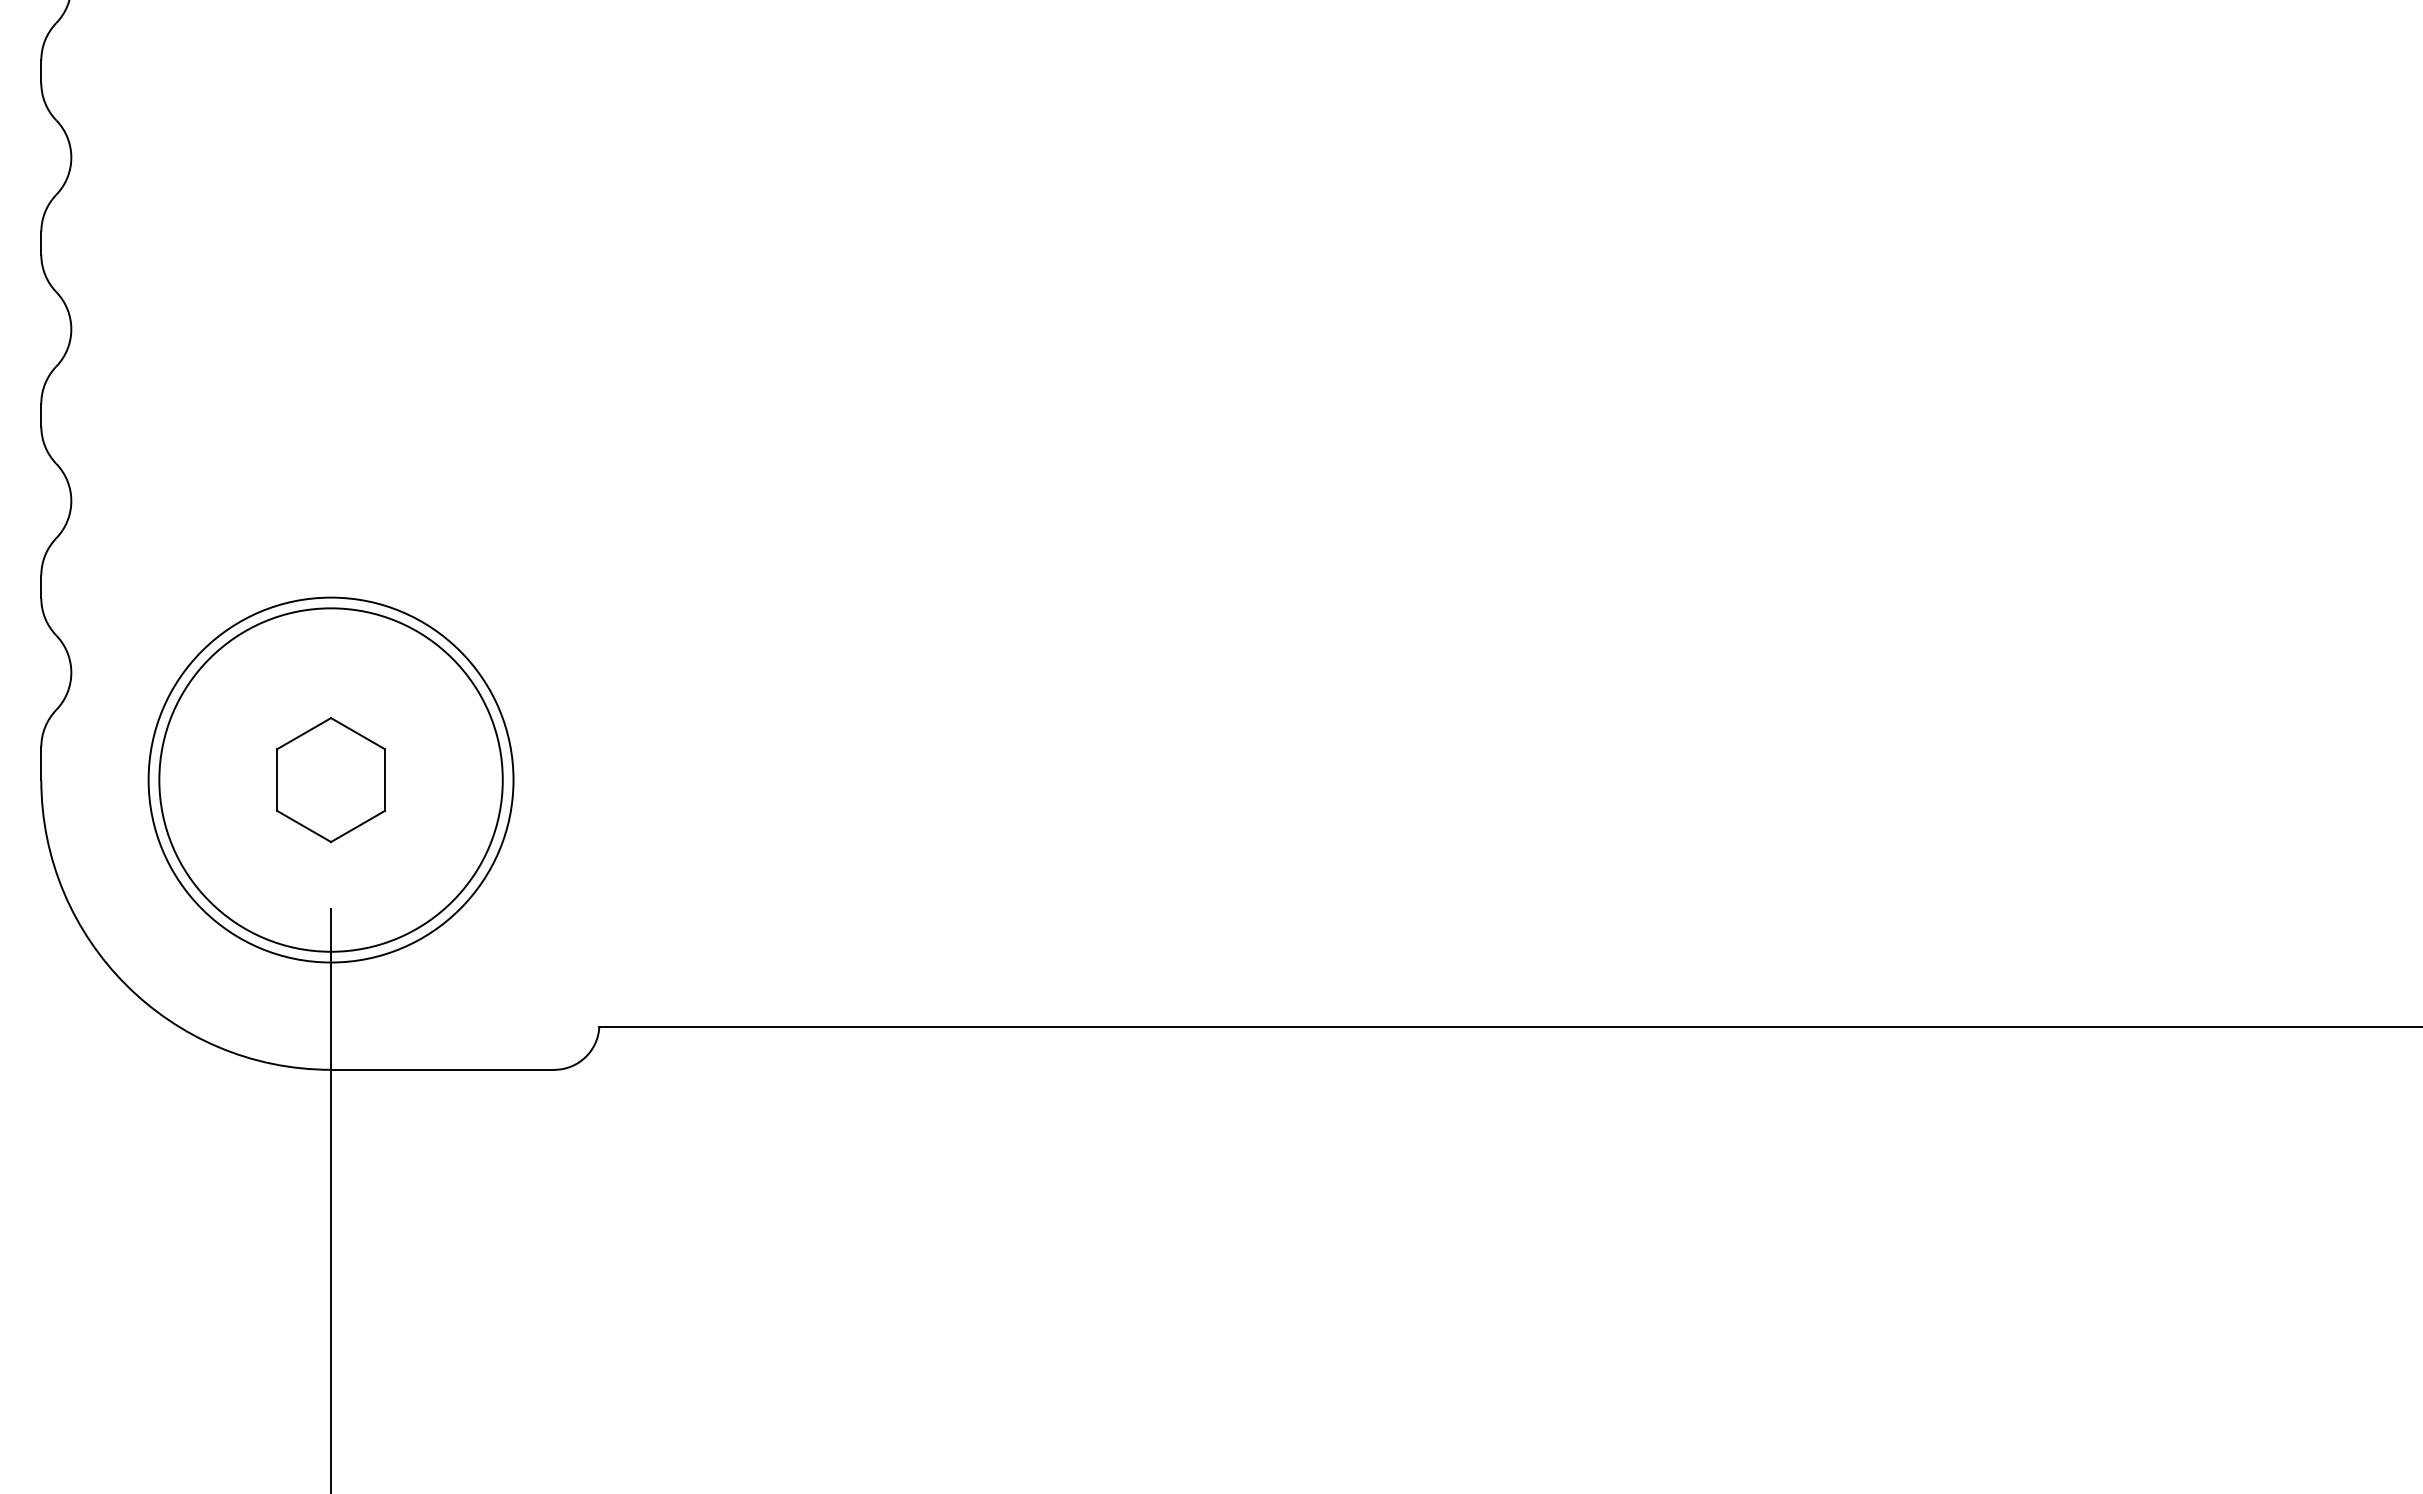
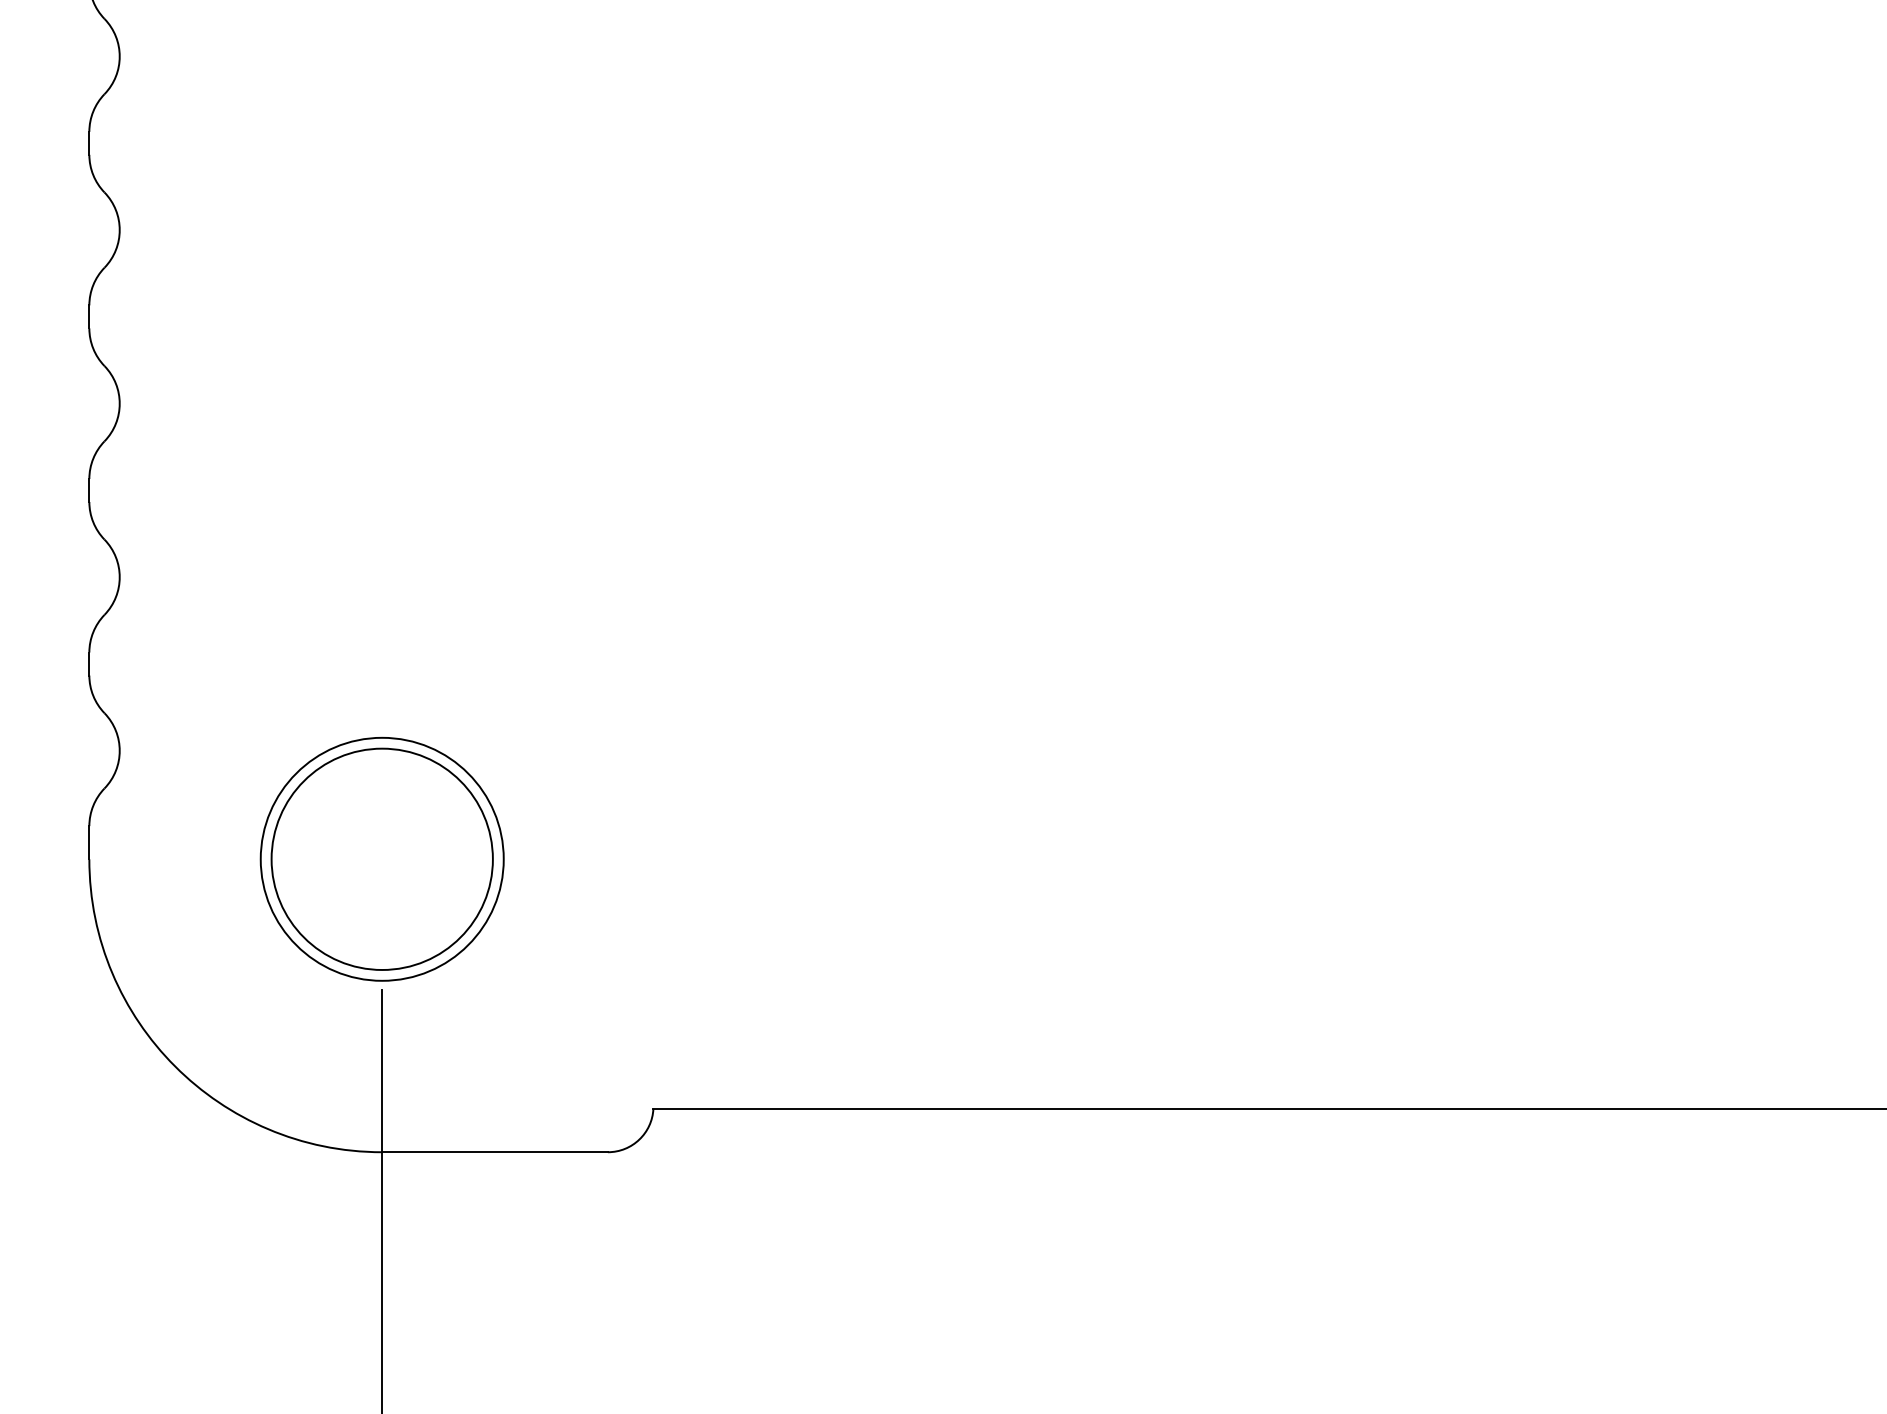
circle: (330, 779) -> (381, 858), size x0.6
circle: (330, 779) -> (381, 858), size x0.7
part: (330, 780) -> (381, 859), removed

